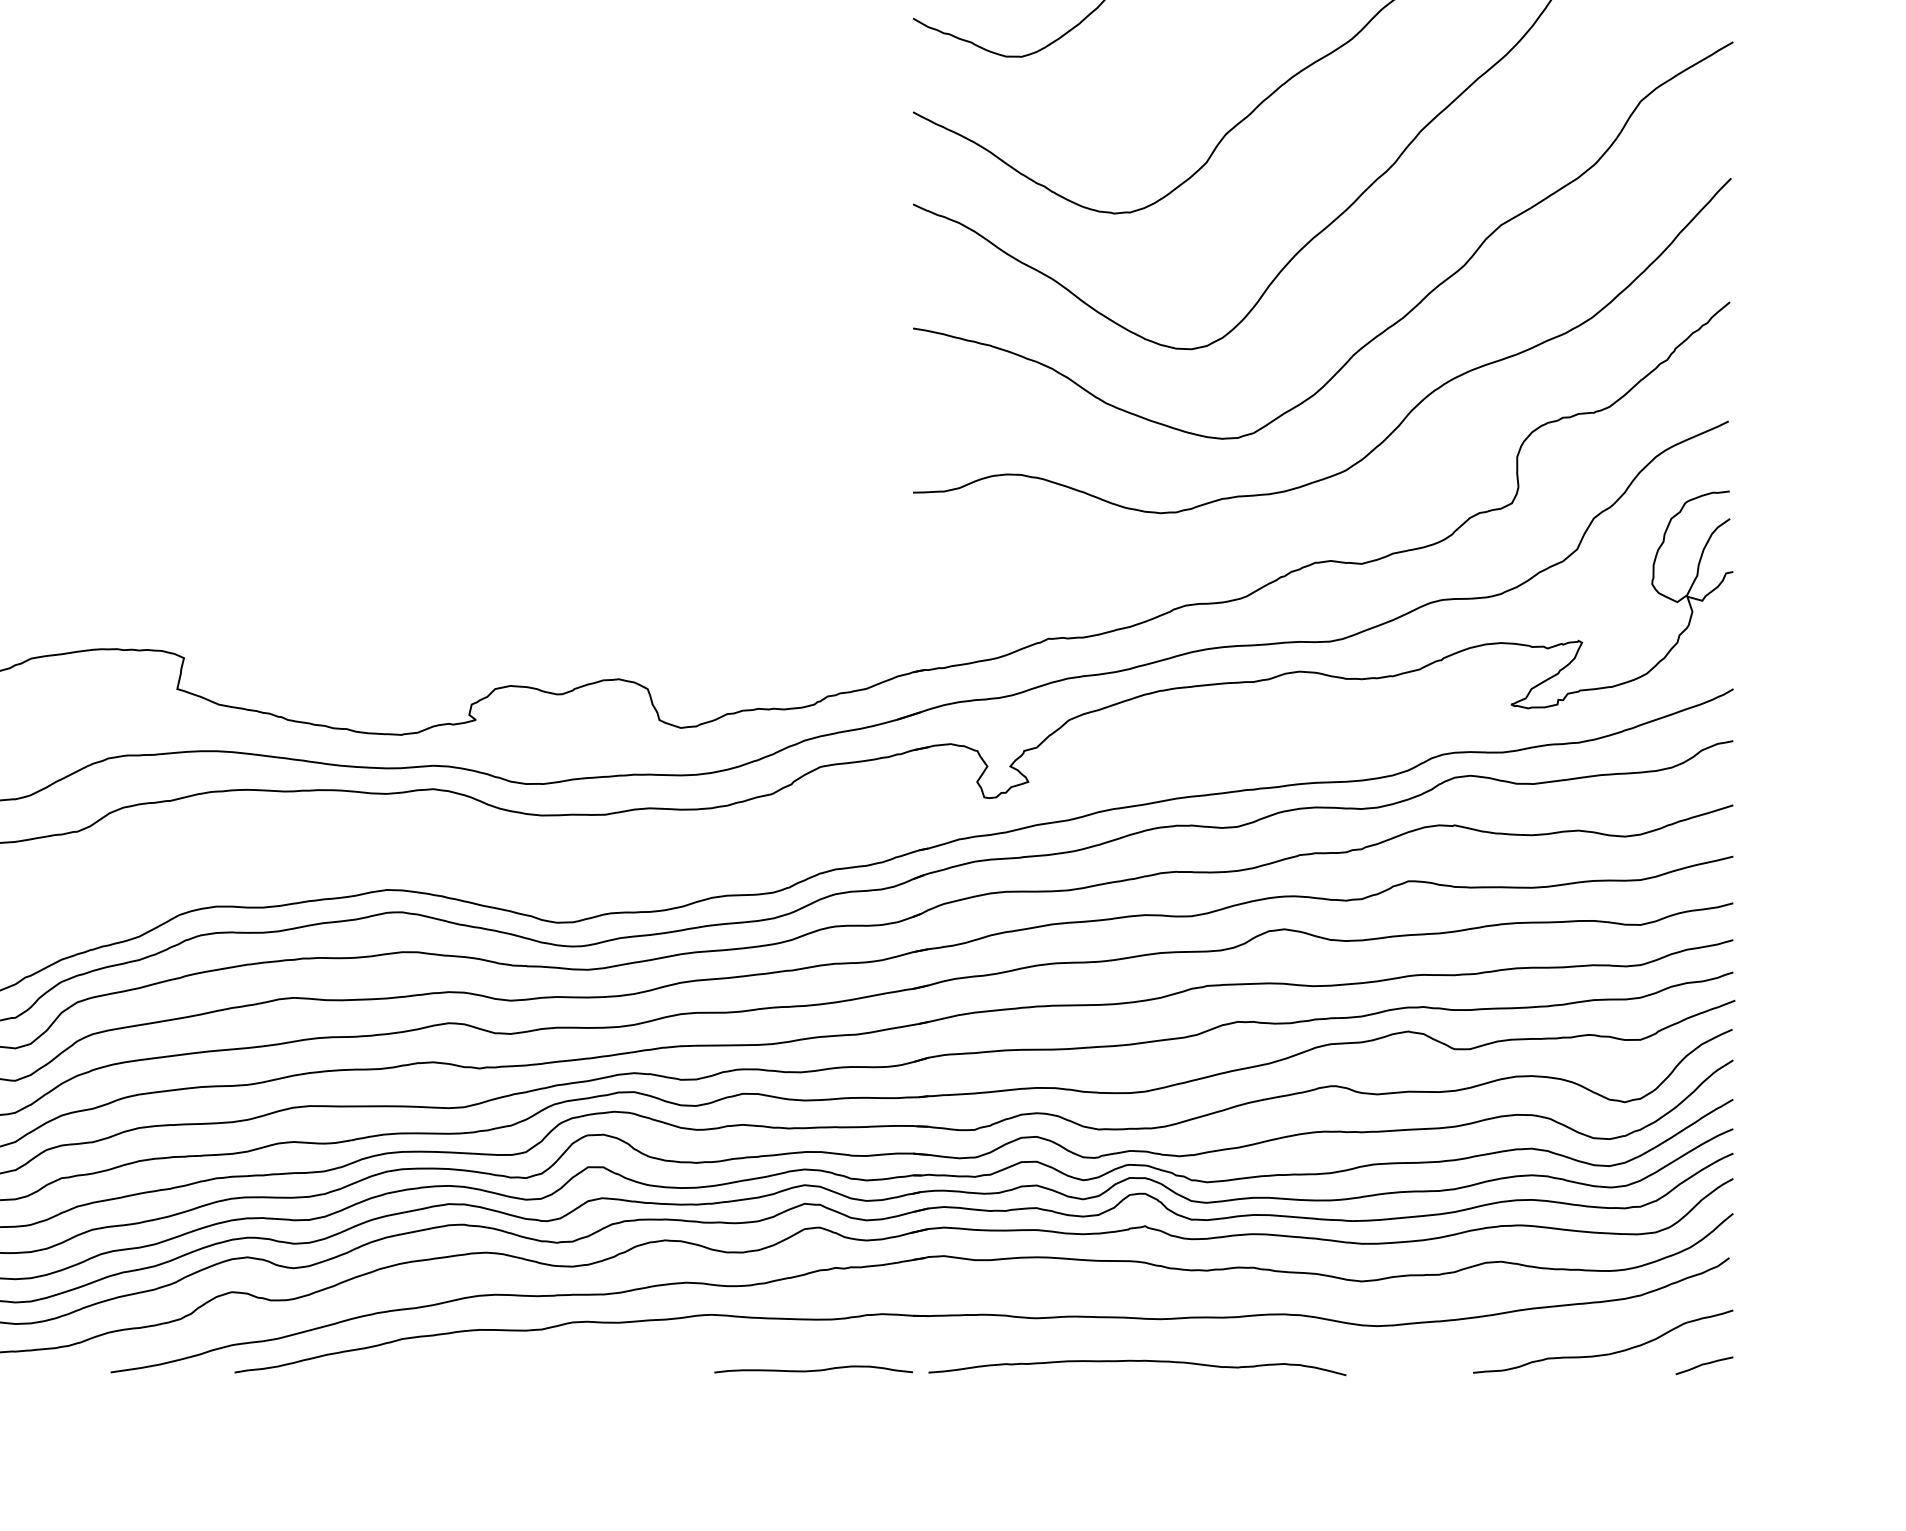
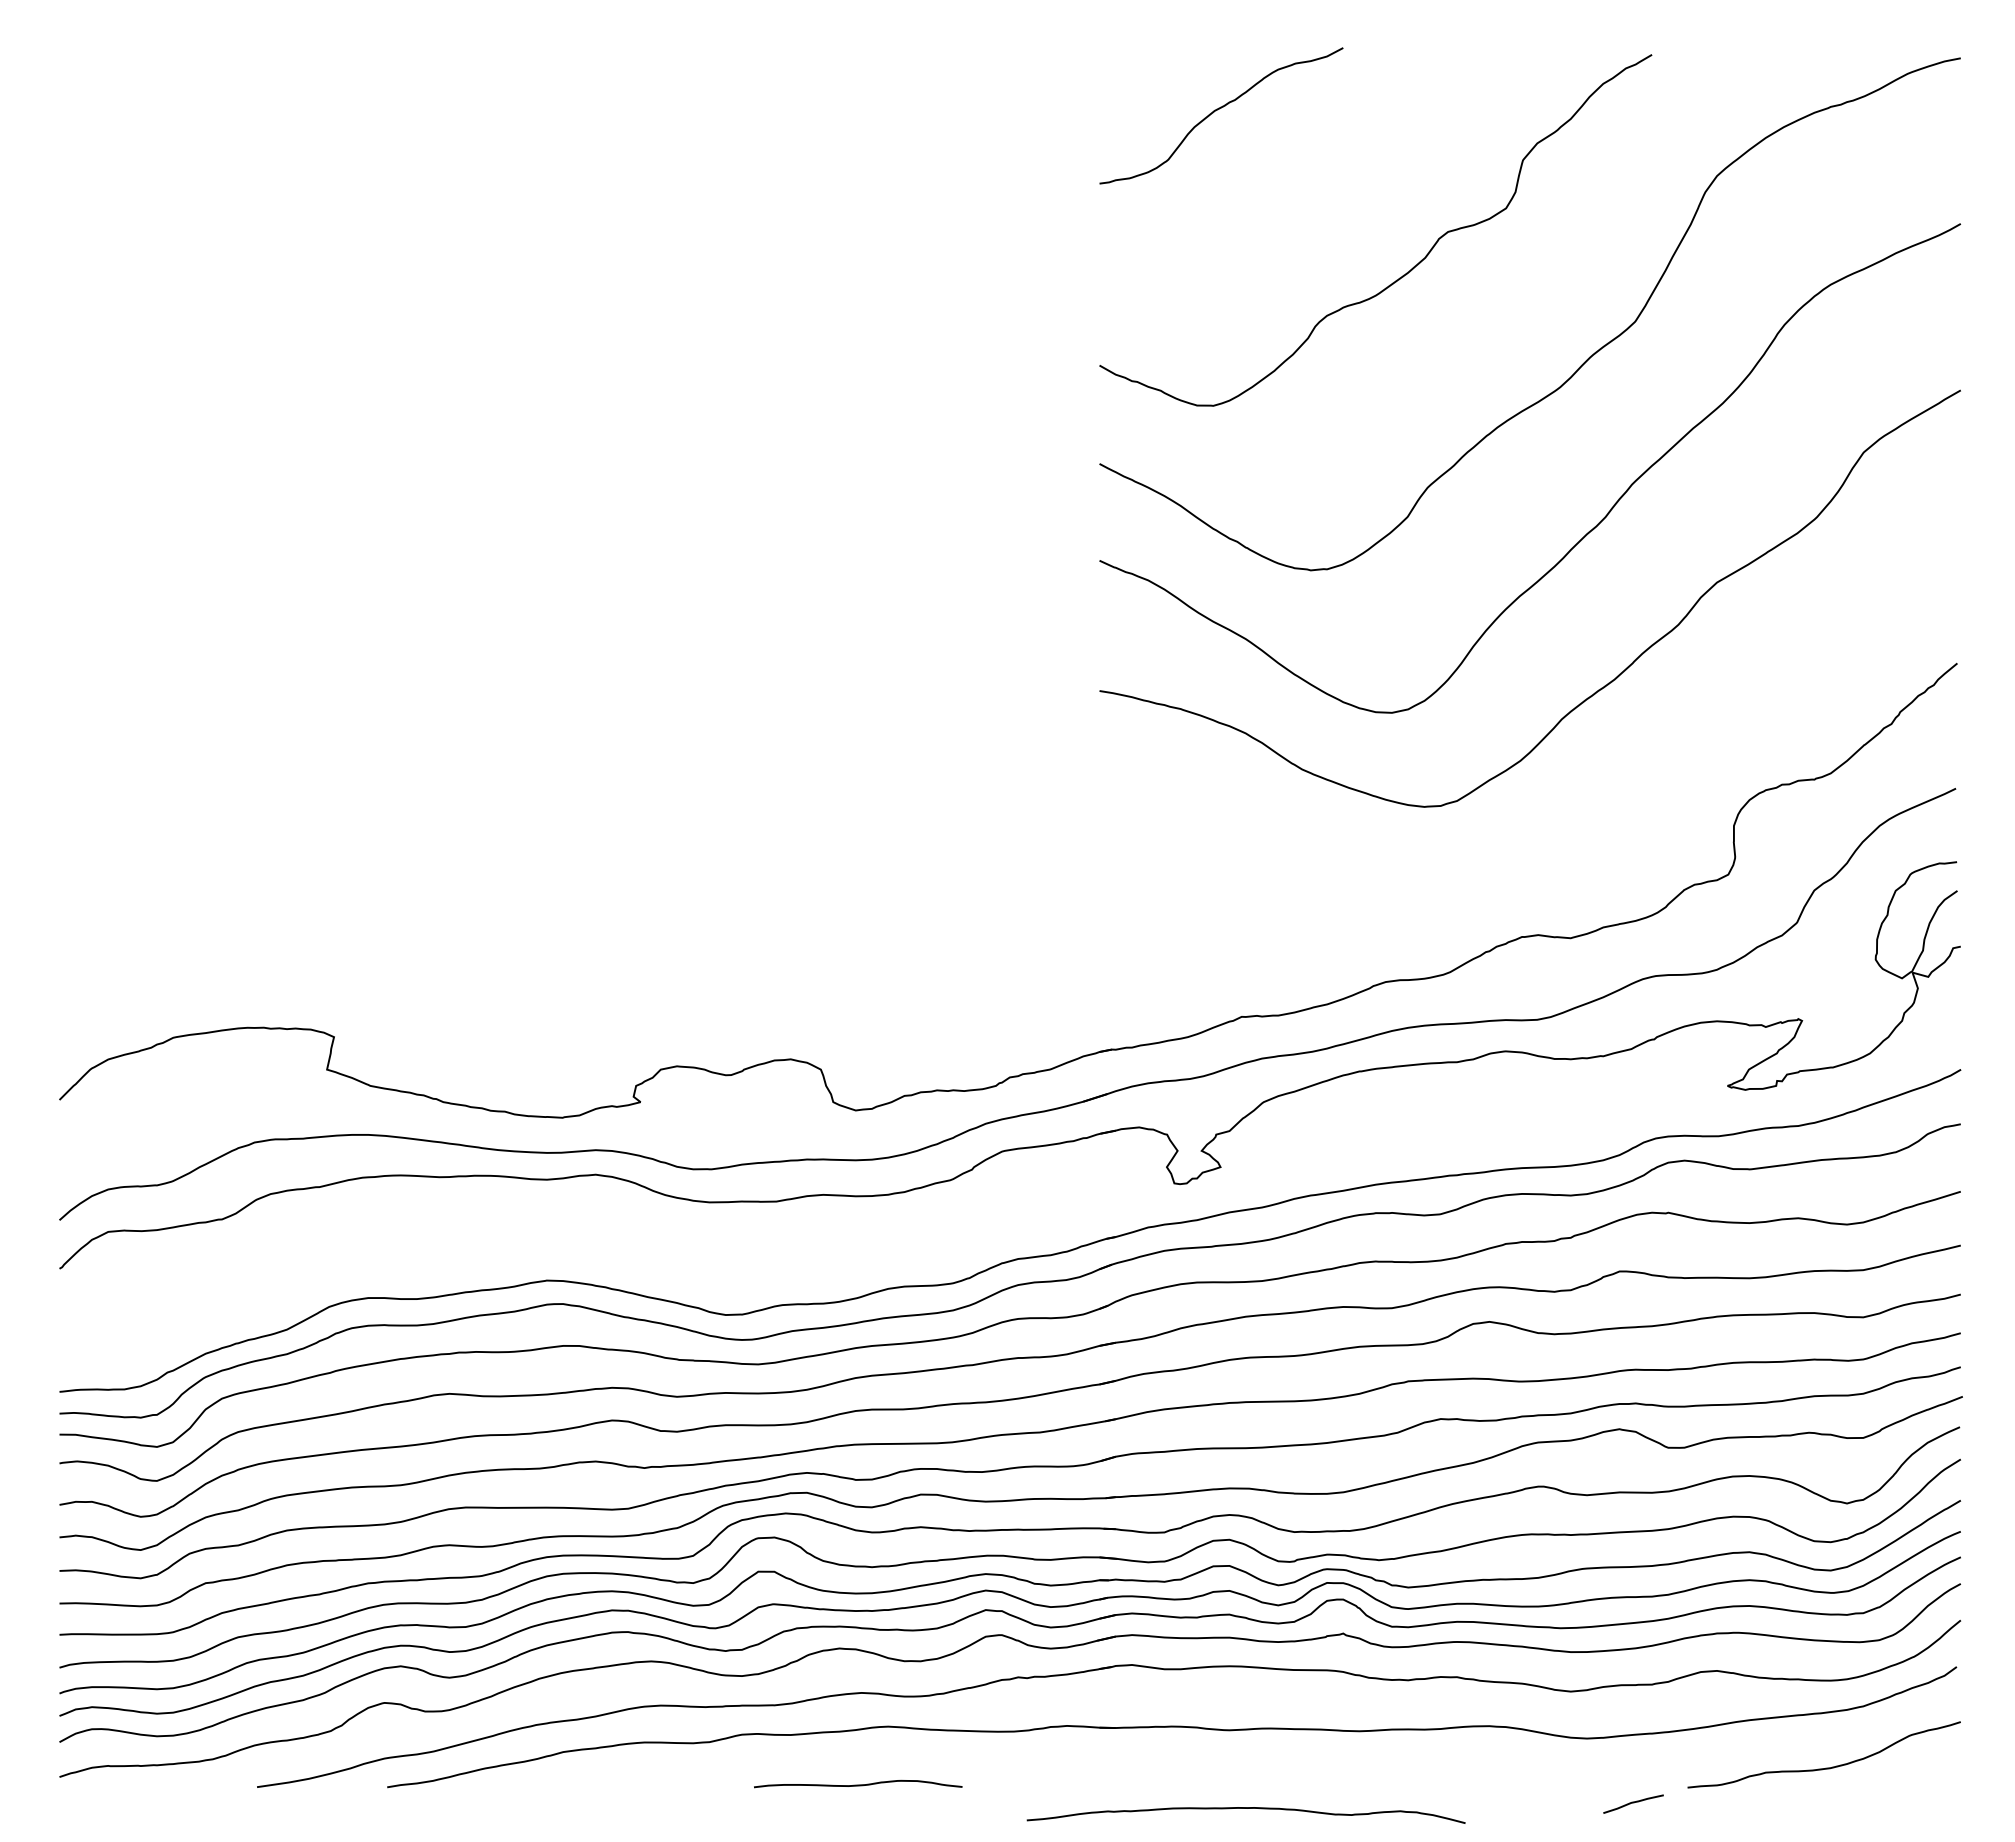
curve: (1403, 418) -> (1614, 785), removed
curve: (1136, 1361) -> (1245, 1808), moved
curve: (1704, 1365) -> (1633, 1803), moved
curve: (813, 1369) -> (858, 1784), moved

